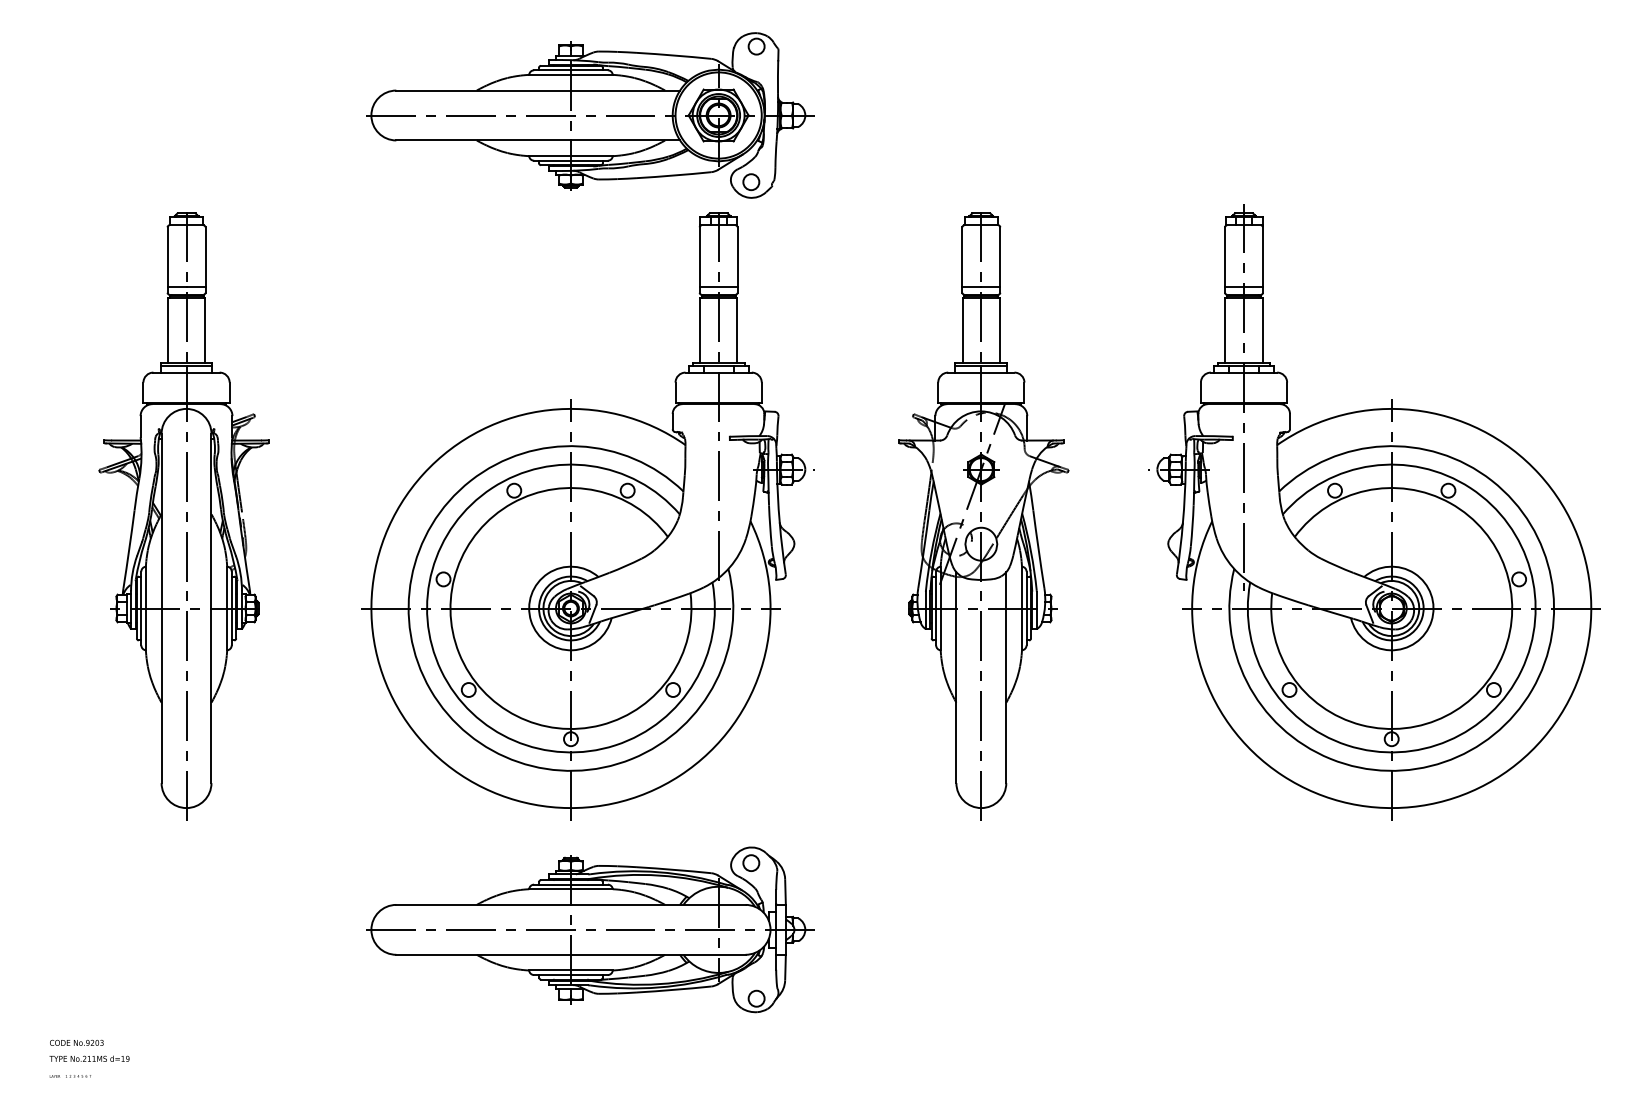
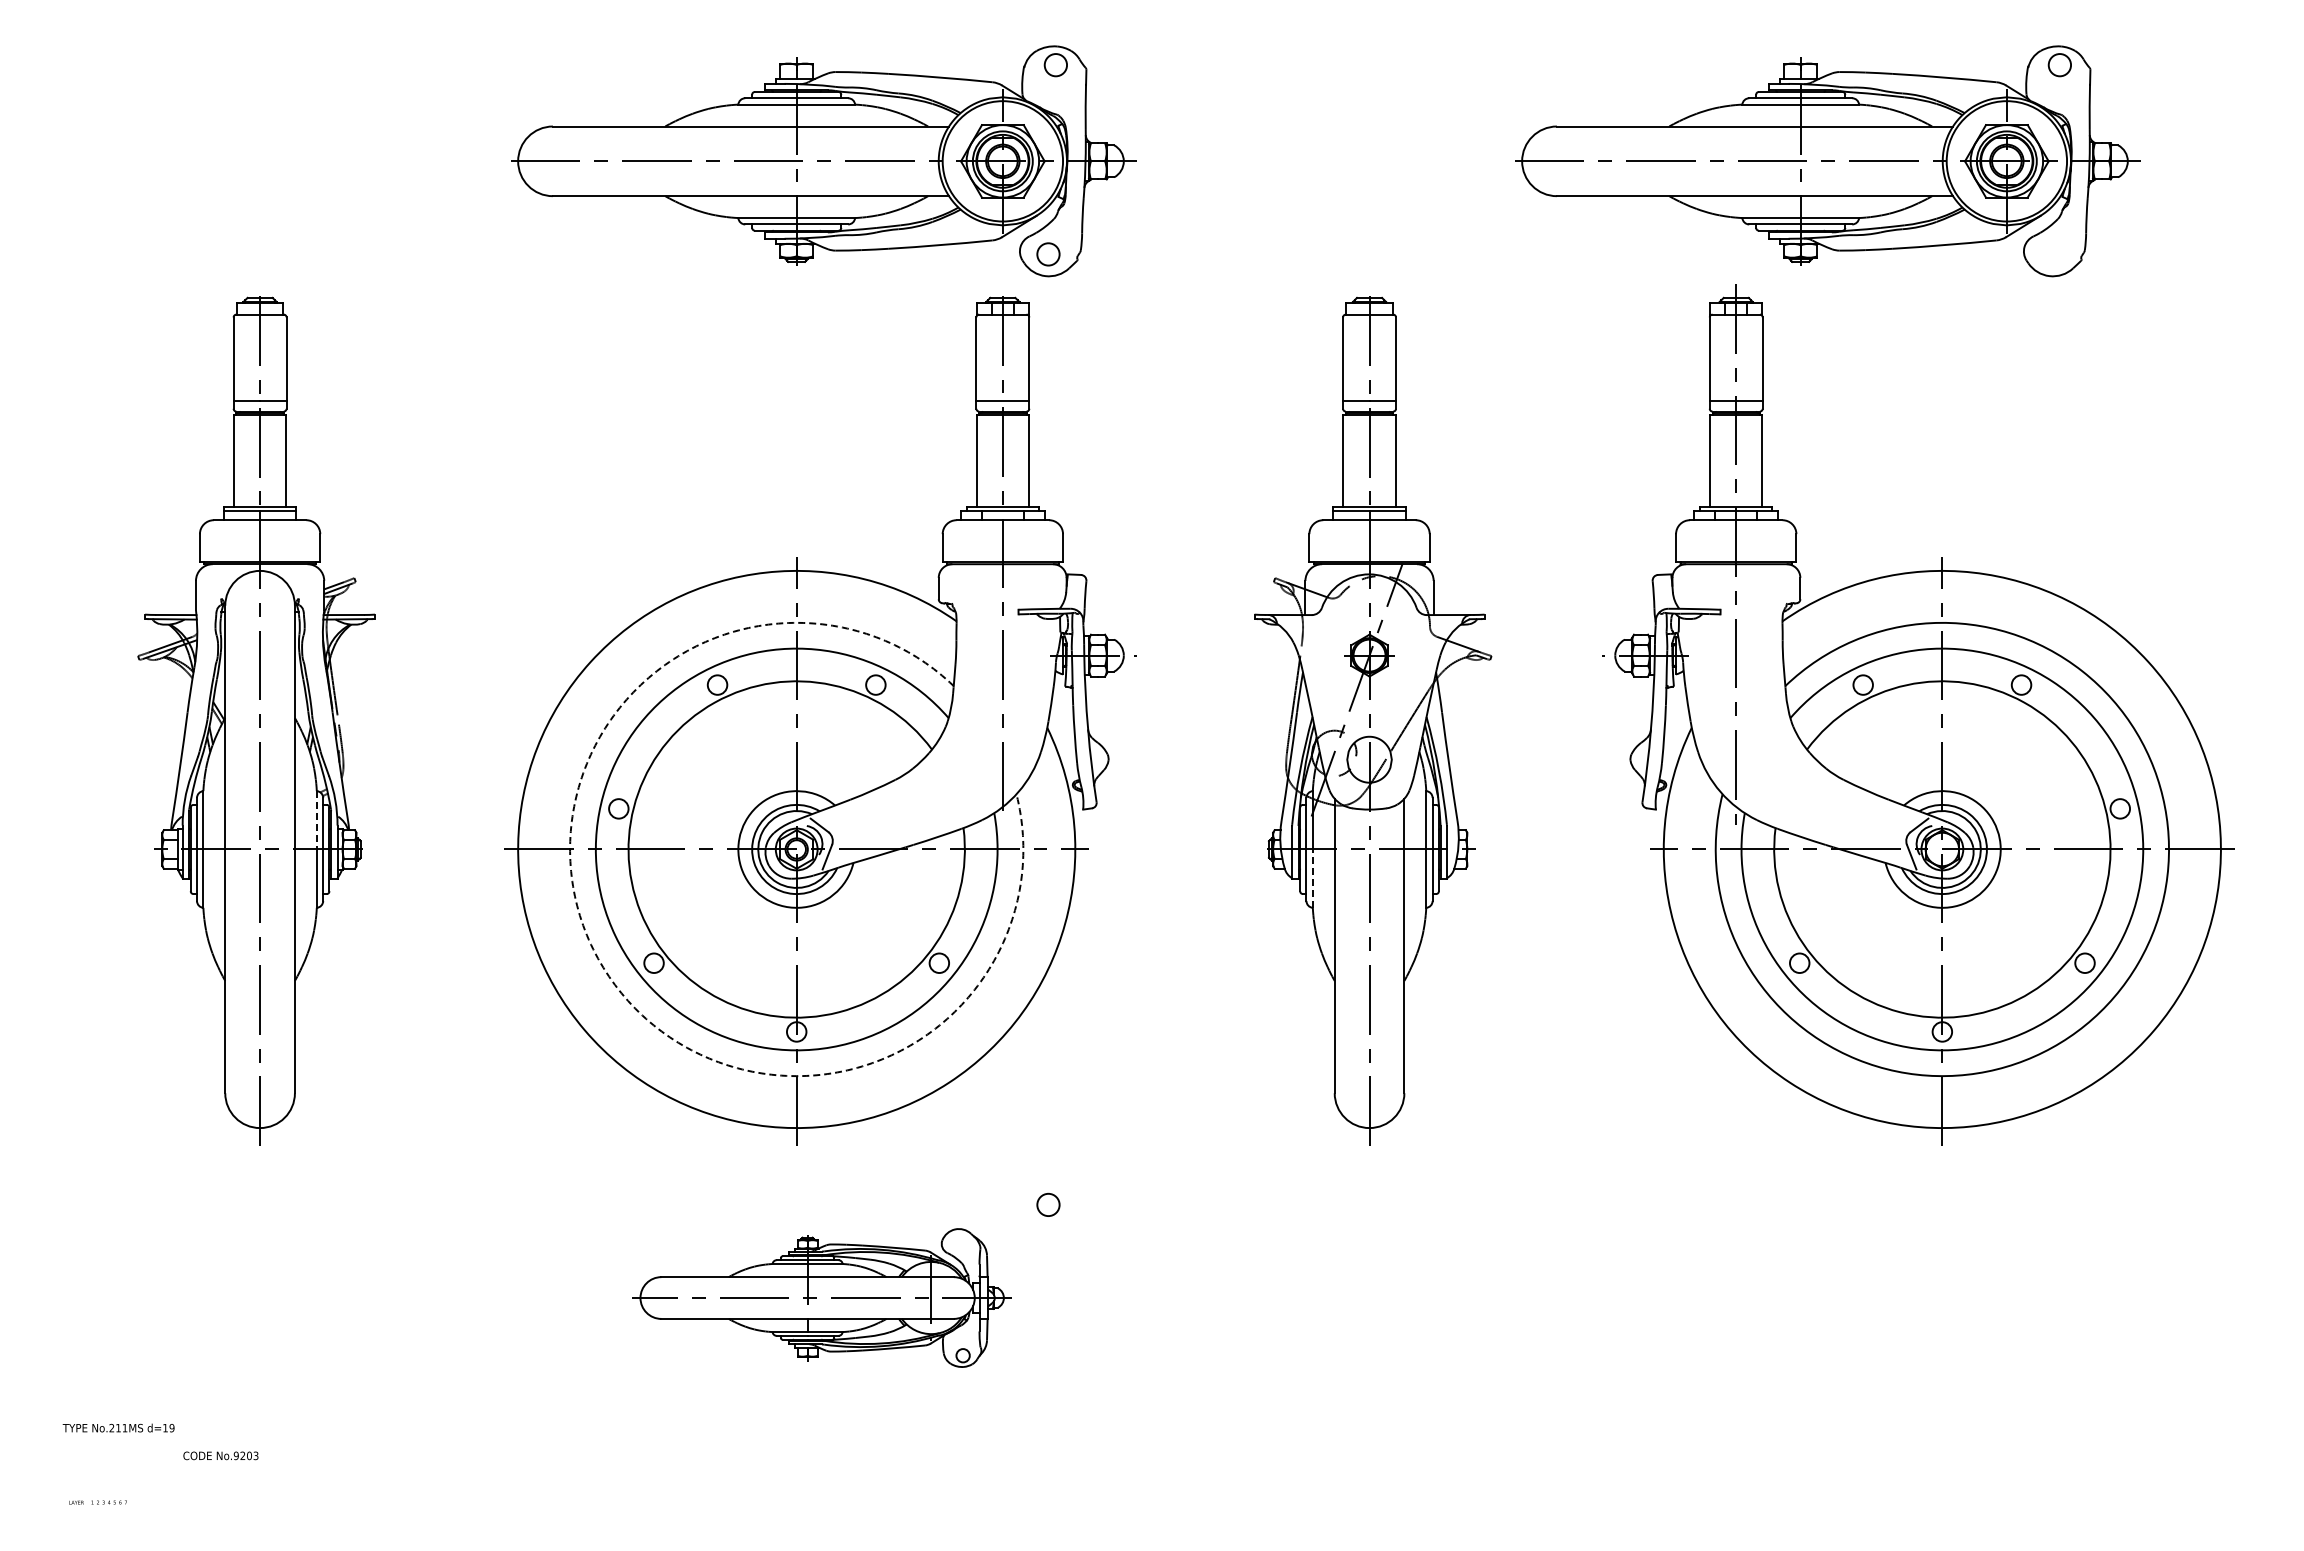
part: (1309, 115) -> (1827, 161), added
line: (226, 587) -> (316, 820), solid -> dashed
line: (940, 629) -> (1312, 878), solid -> dashed
arc: (430, 690) -> (600, 963), solid -> dashed
part: (590, 929) -> (823, 1297), size x0.6
text: (76, 1042) -> (220, 1455), moved
text: (89, 1058) -> (118, 1427), moved

